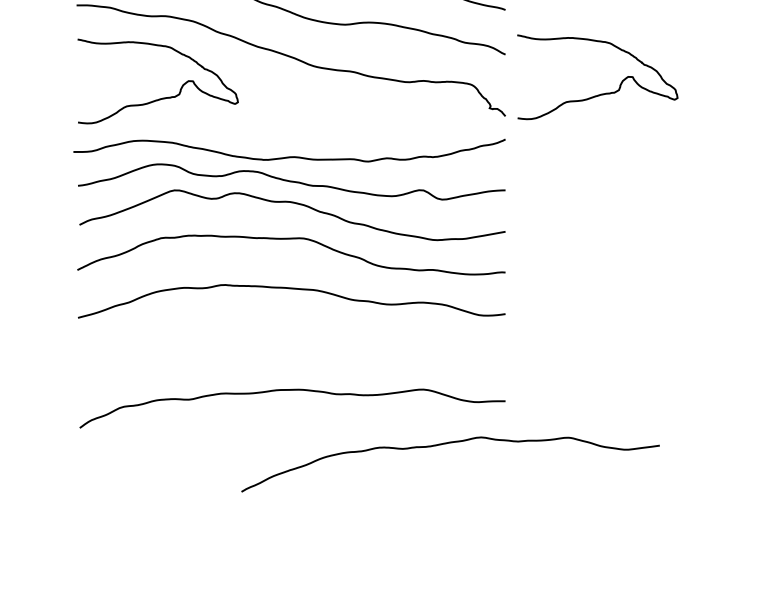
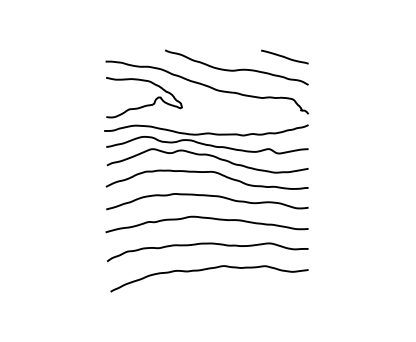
curve: (602, 91) -> (354, 102), removed
curve: (296, 339) -> (209, 219), added
curve: (441, 446) -> (205, 270), moved

